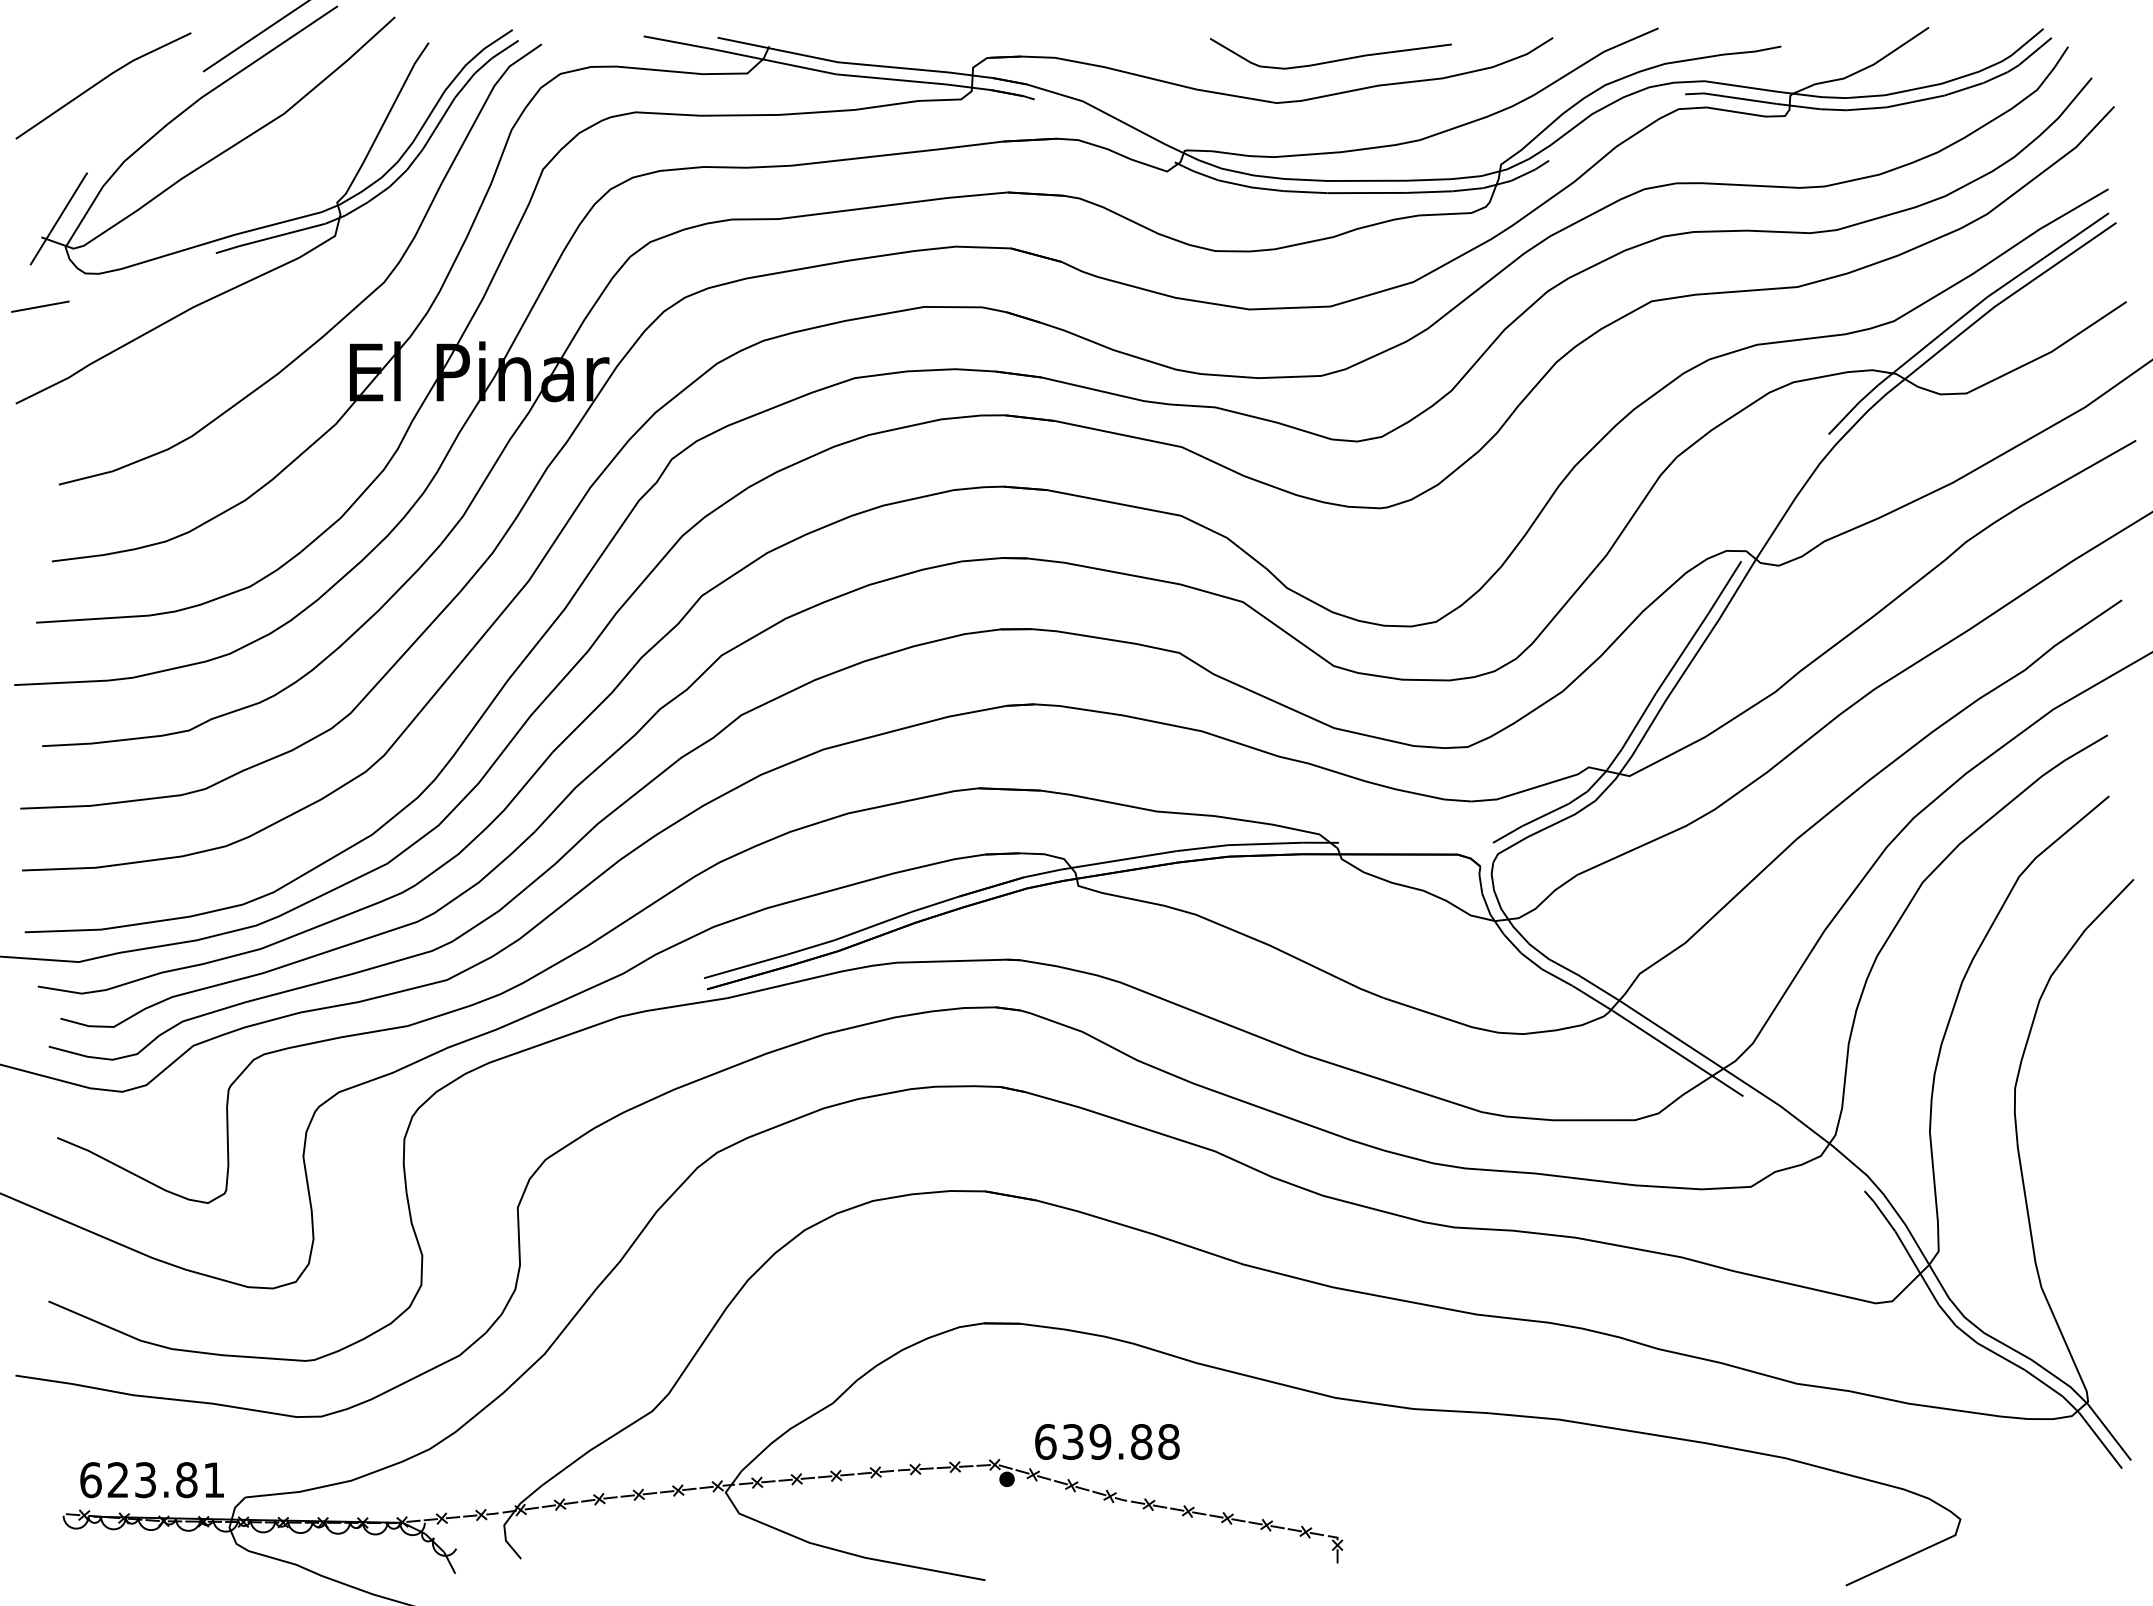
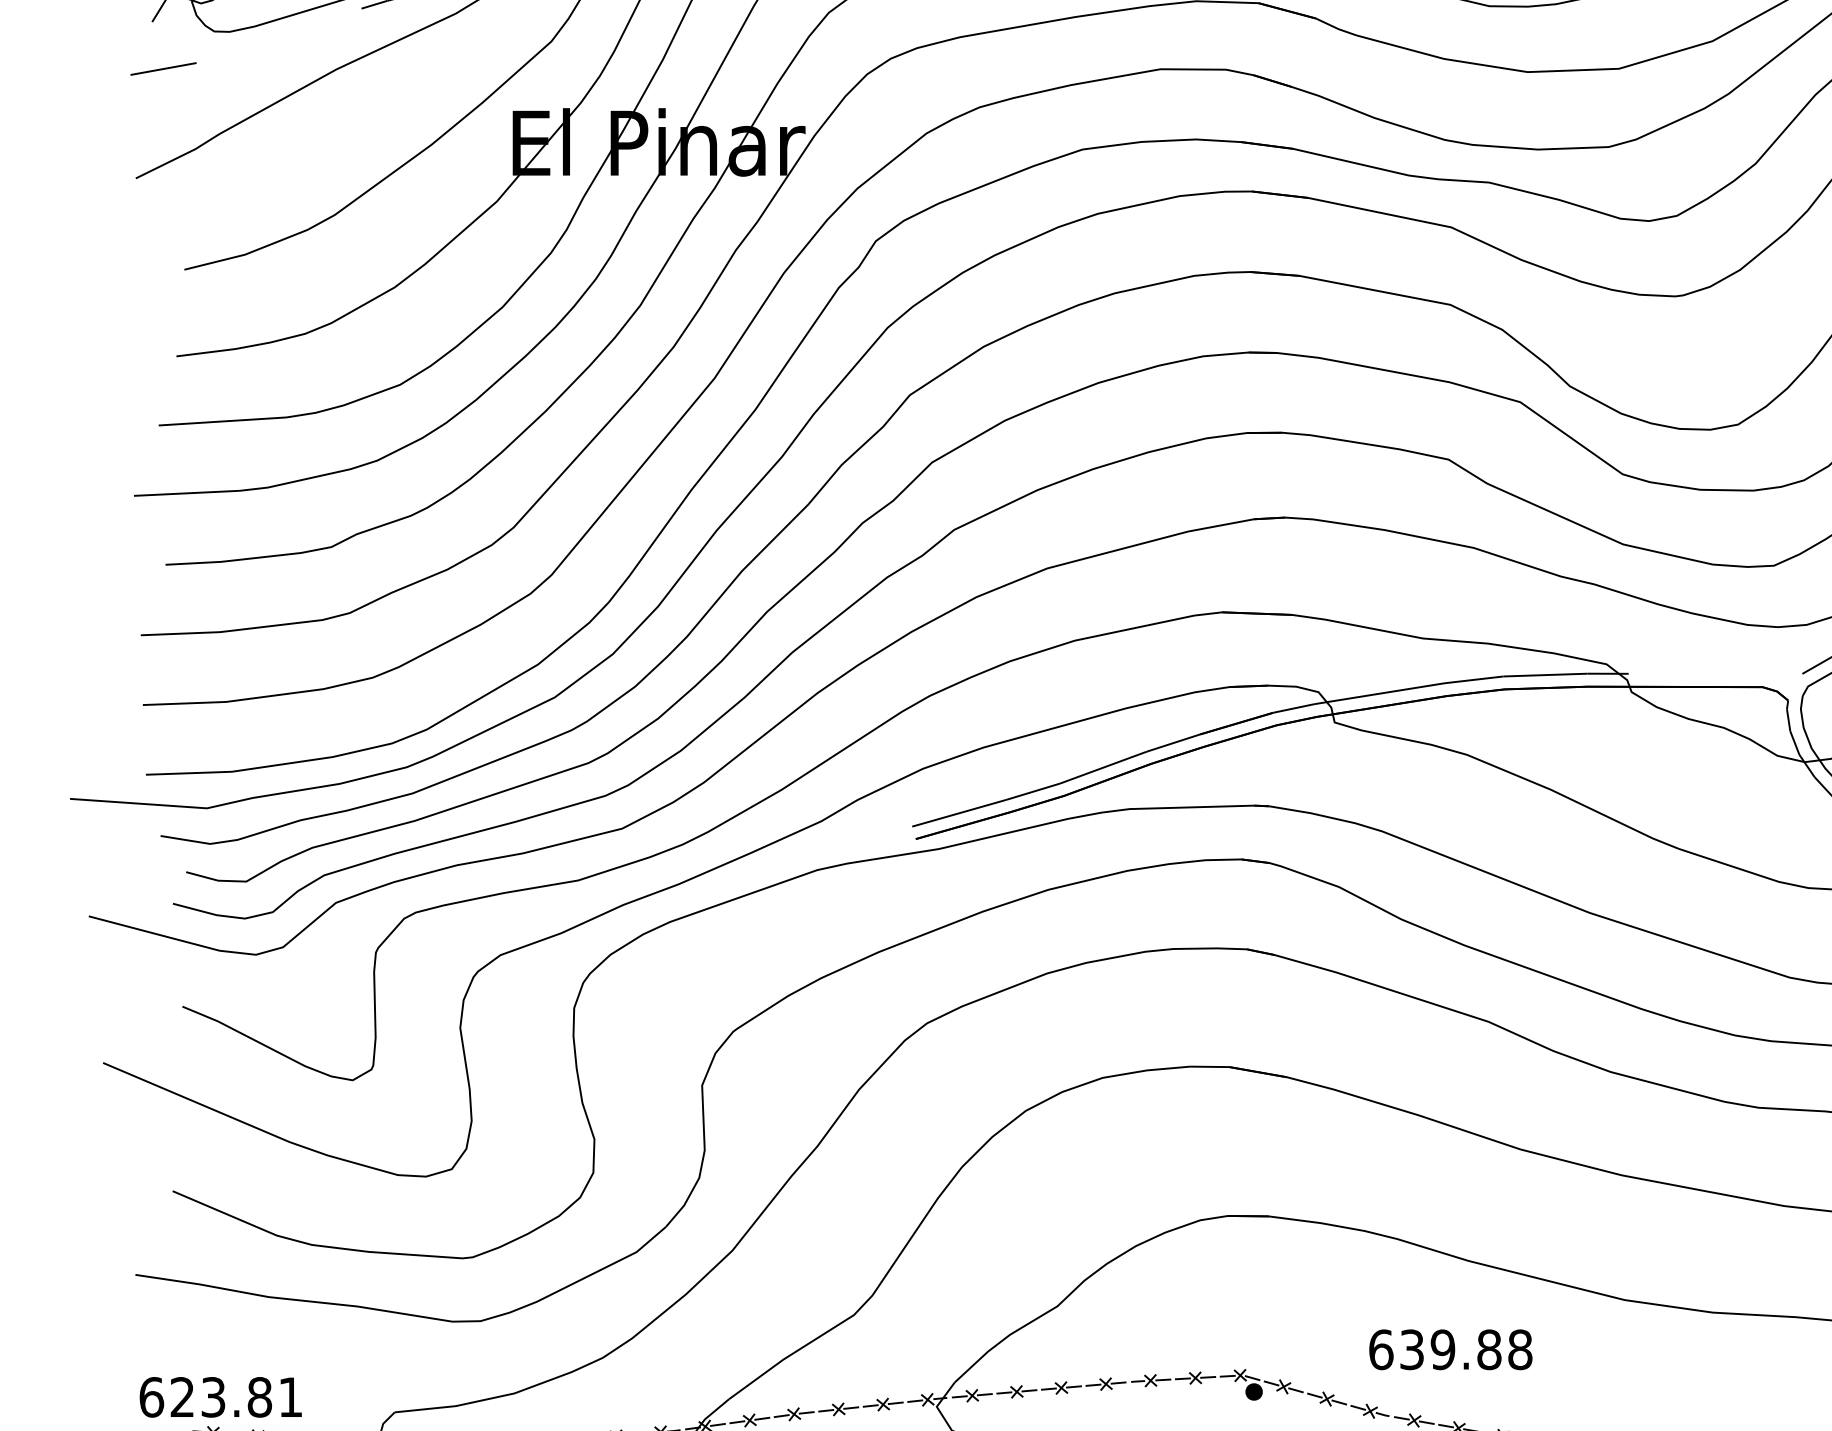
text: (1107, 1441) -> (1450, 1349), moved
text: (151, 1480) -> (220, 1397), moved

